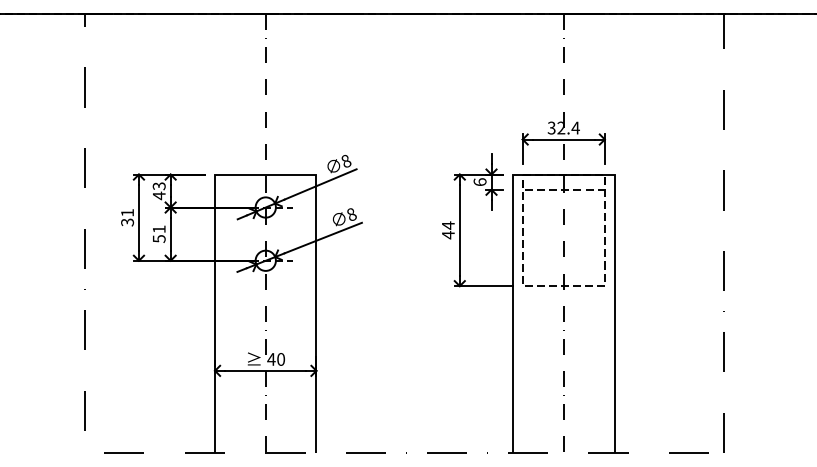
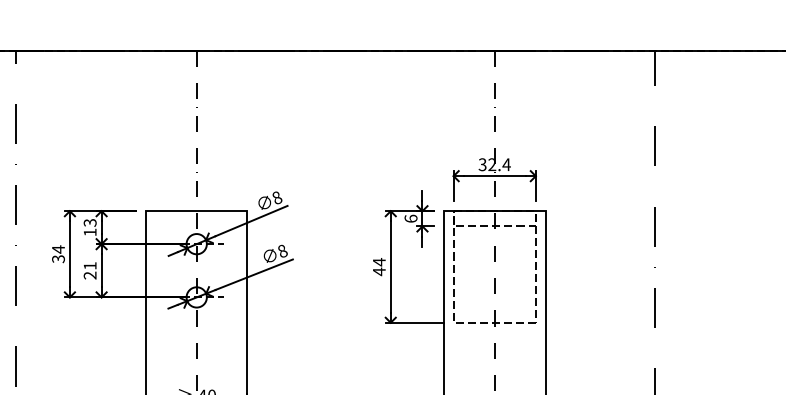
text: (159, 195) -> (90, 232), 43 -> 13
text: (127, 212) -> (58, 249), 31 -> 34
text: (158, 238) -> (89, 275), 51 -> 21

